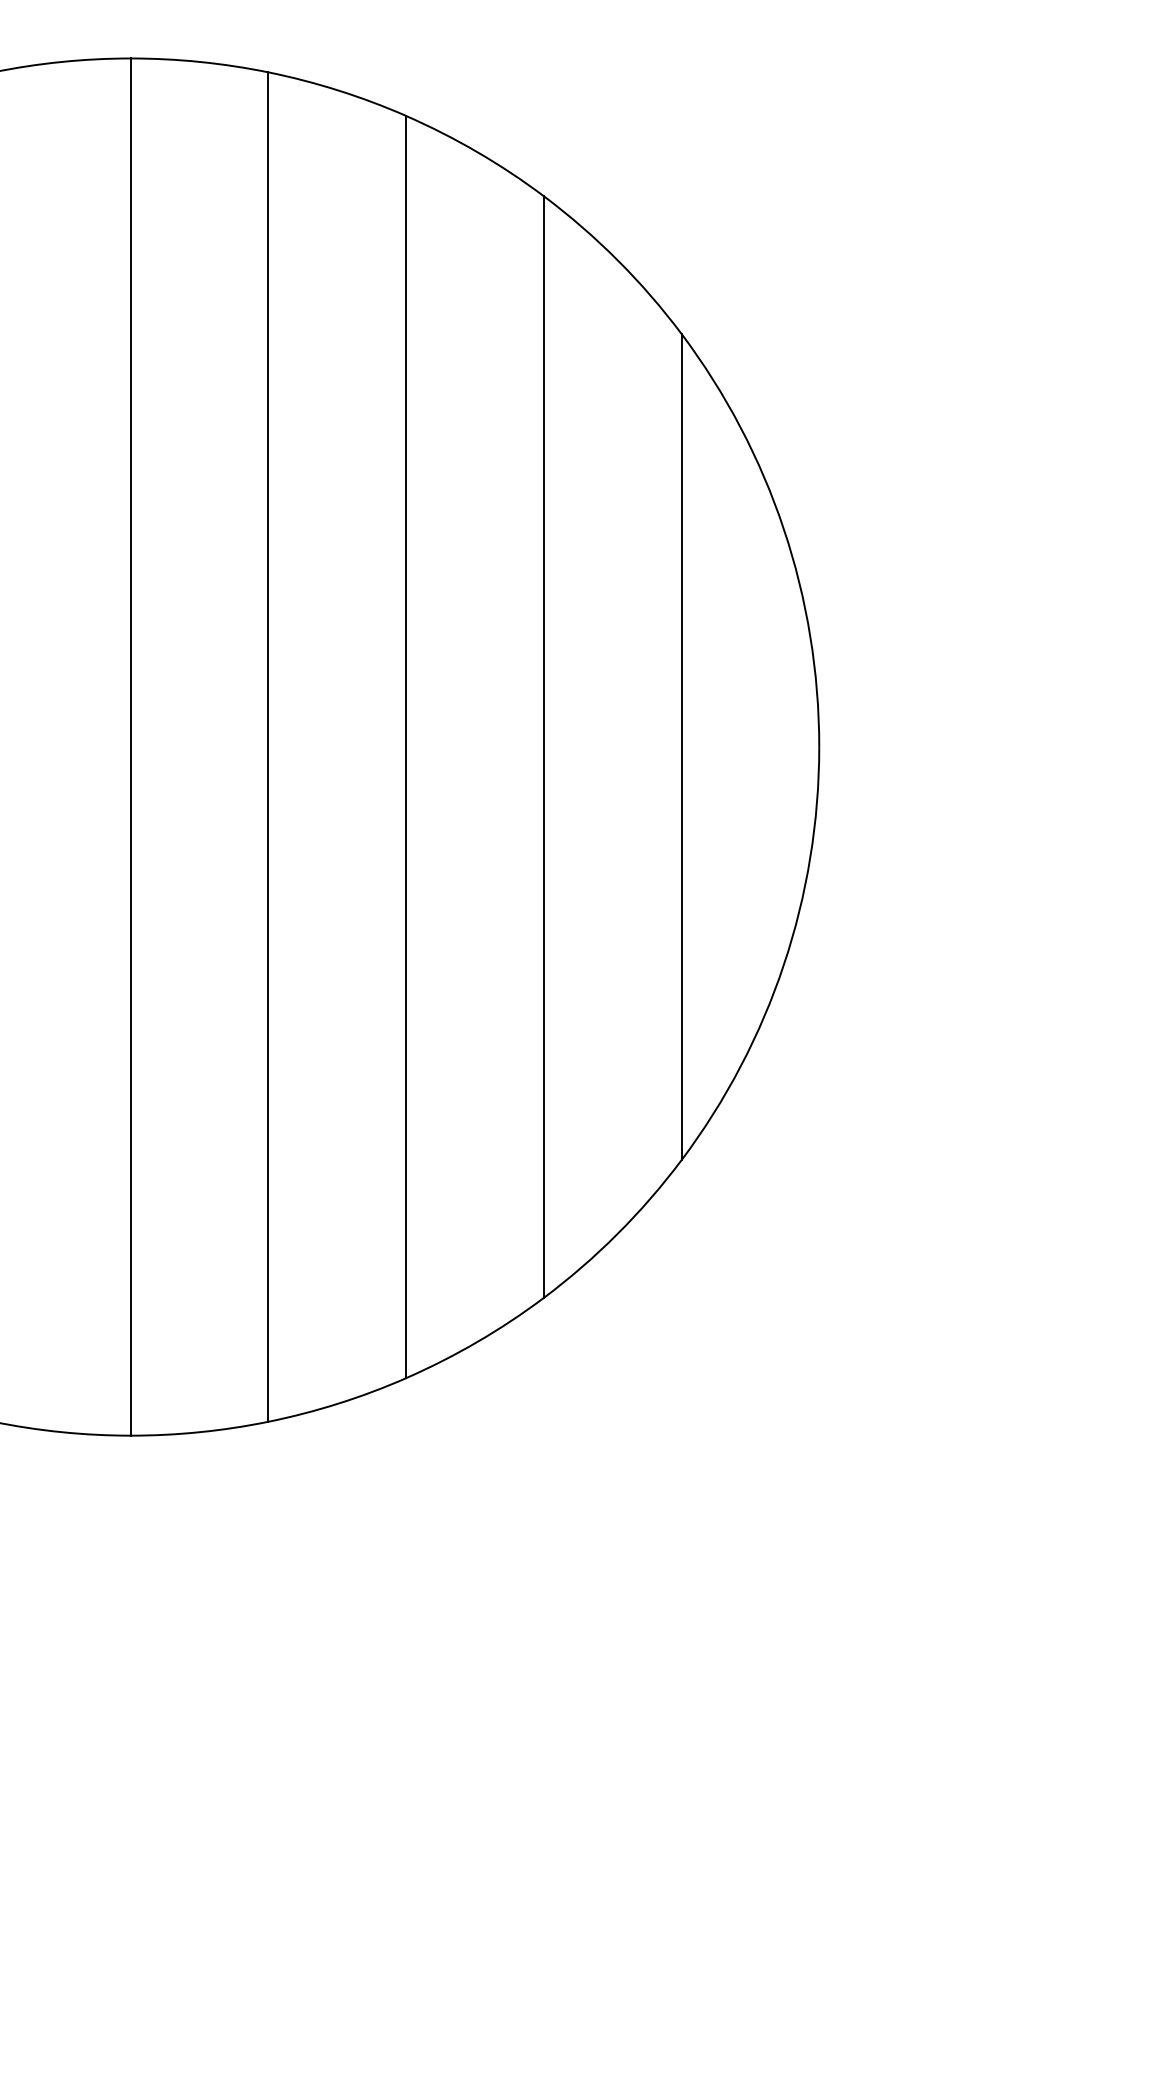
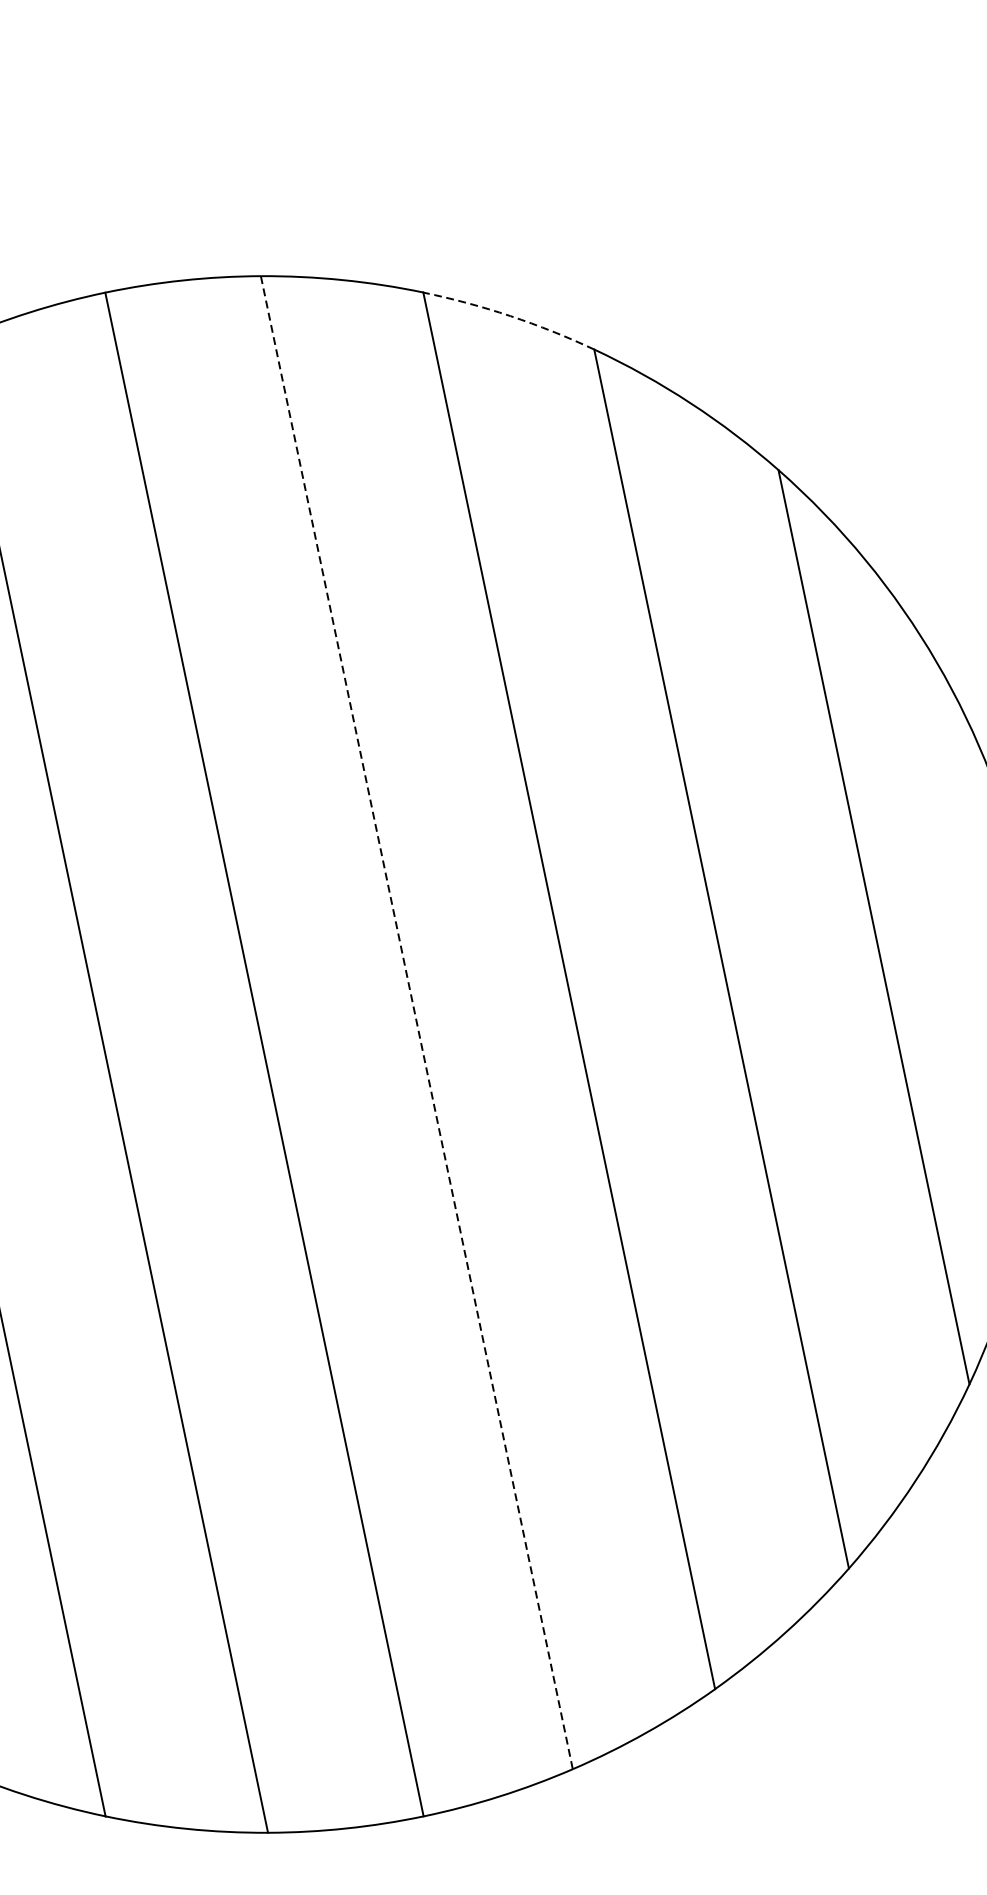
arc: (477, 152) -> (510, 316), solid -> dashed
line: (268, 747) -> (417, 1023), solid -> dashed

